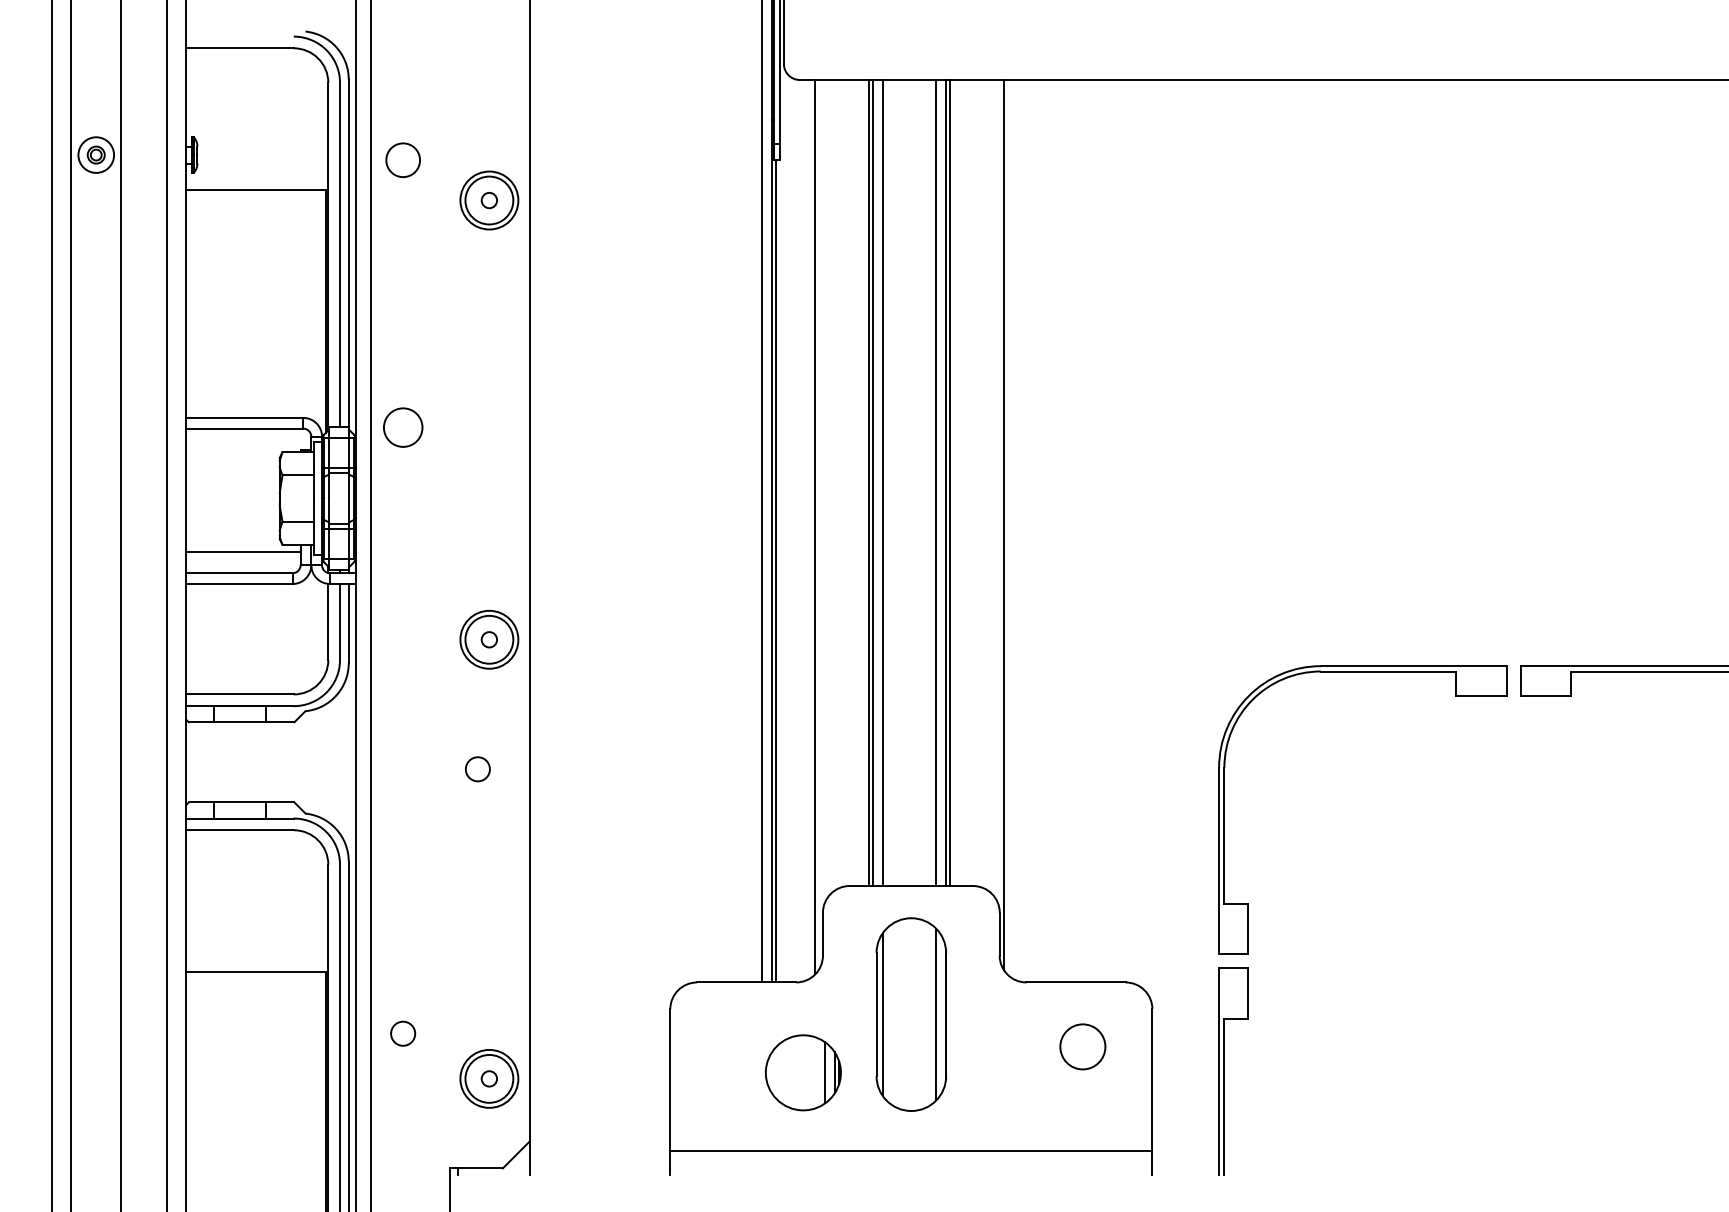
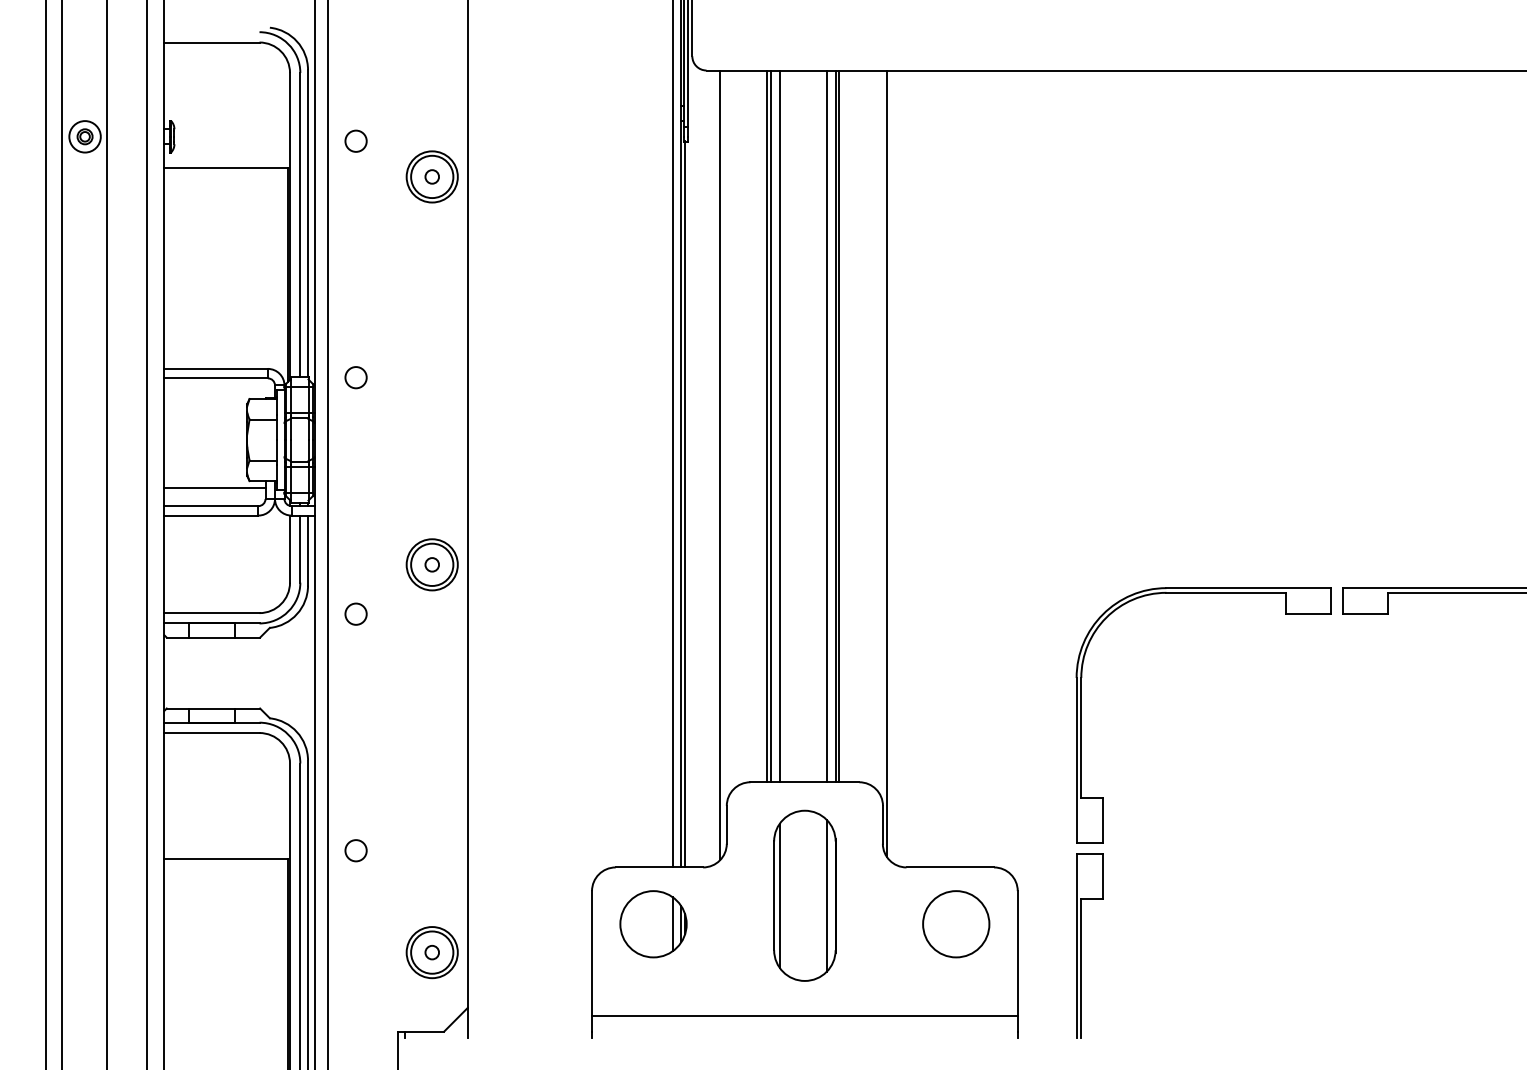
circle: (402, 159) -> (355, 140), size x0.71
circle: (402, 427) -> (355, 377), size x0.62
circle: (477, 768) -> (355, 613), moved
circle: (402, 1033) -> (355, 850), moved
circle: (1083, 1047) -> (956, 924), size x1.67
part: (803, 1073) -> (653, 924), moved

